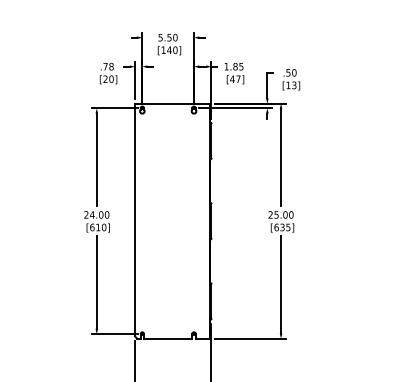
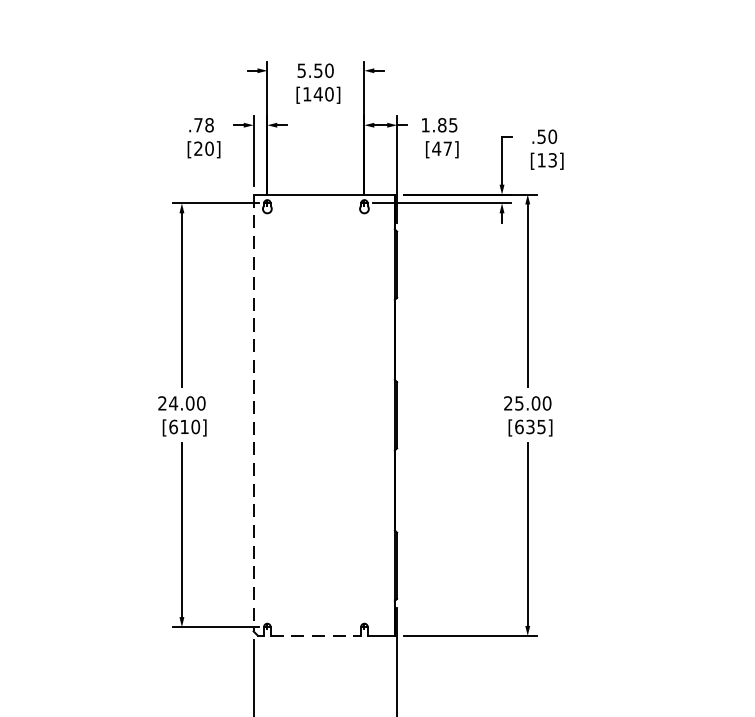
line: (134, 220) -> (252, 413), solid -> dashed
line: (168, 338) -> (316, 635), solid -> dashed

